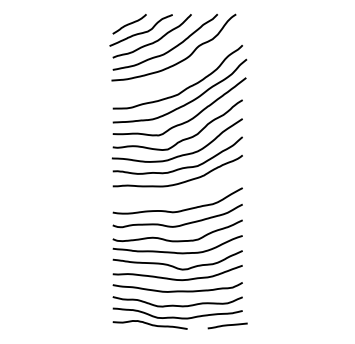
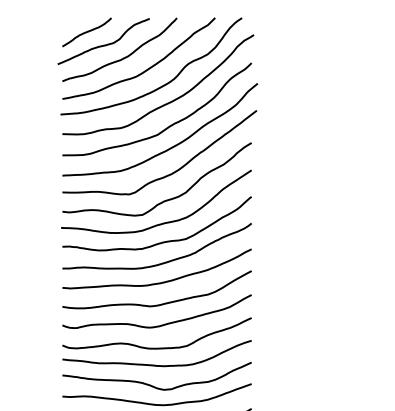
curve: (183, 72) -> (165, 102), added
curve: (177, 195) -> (156, 281), added

